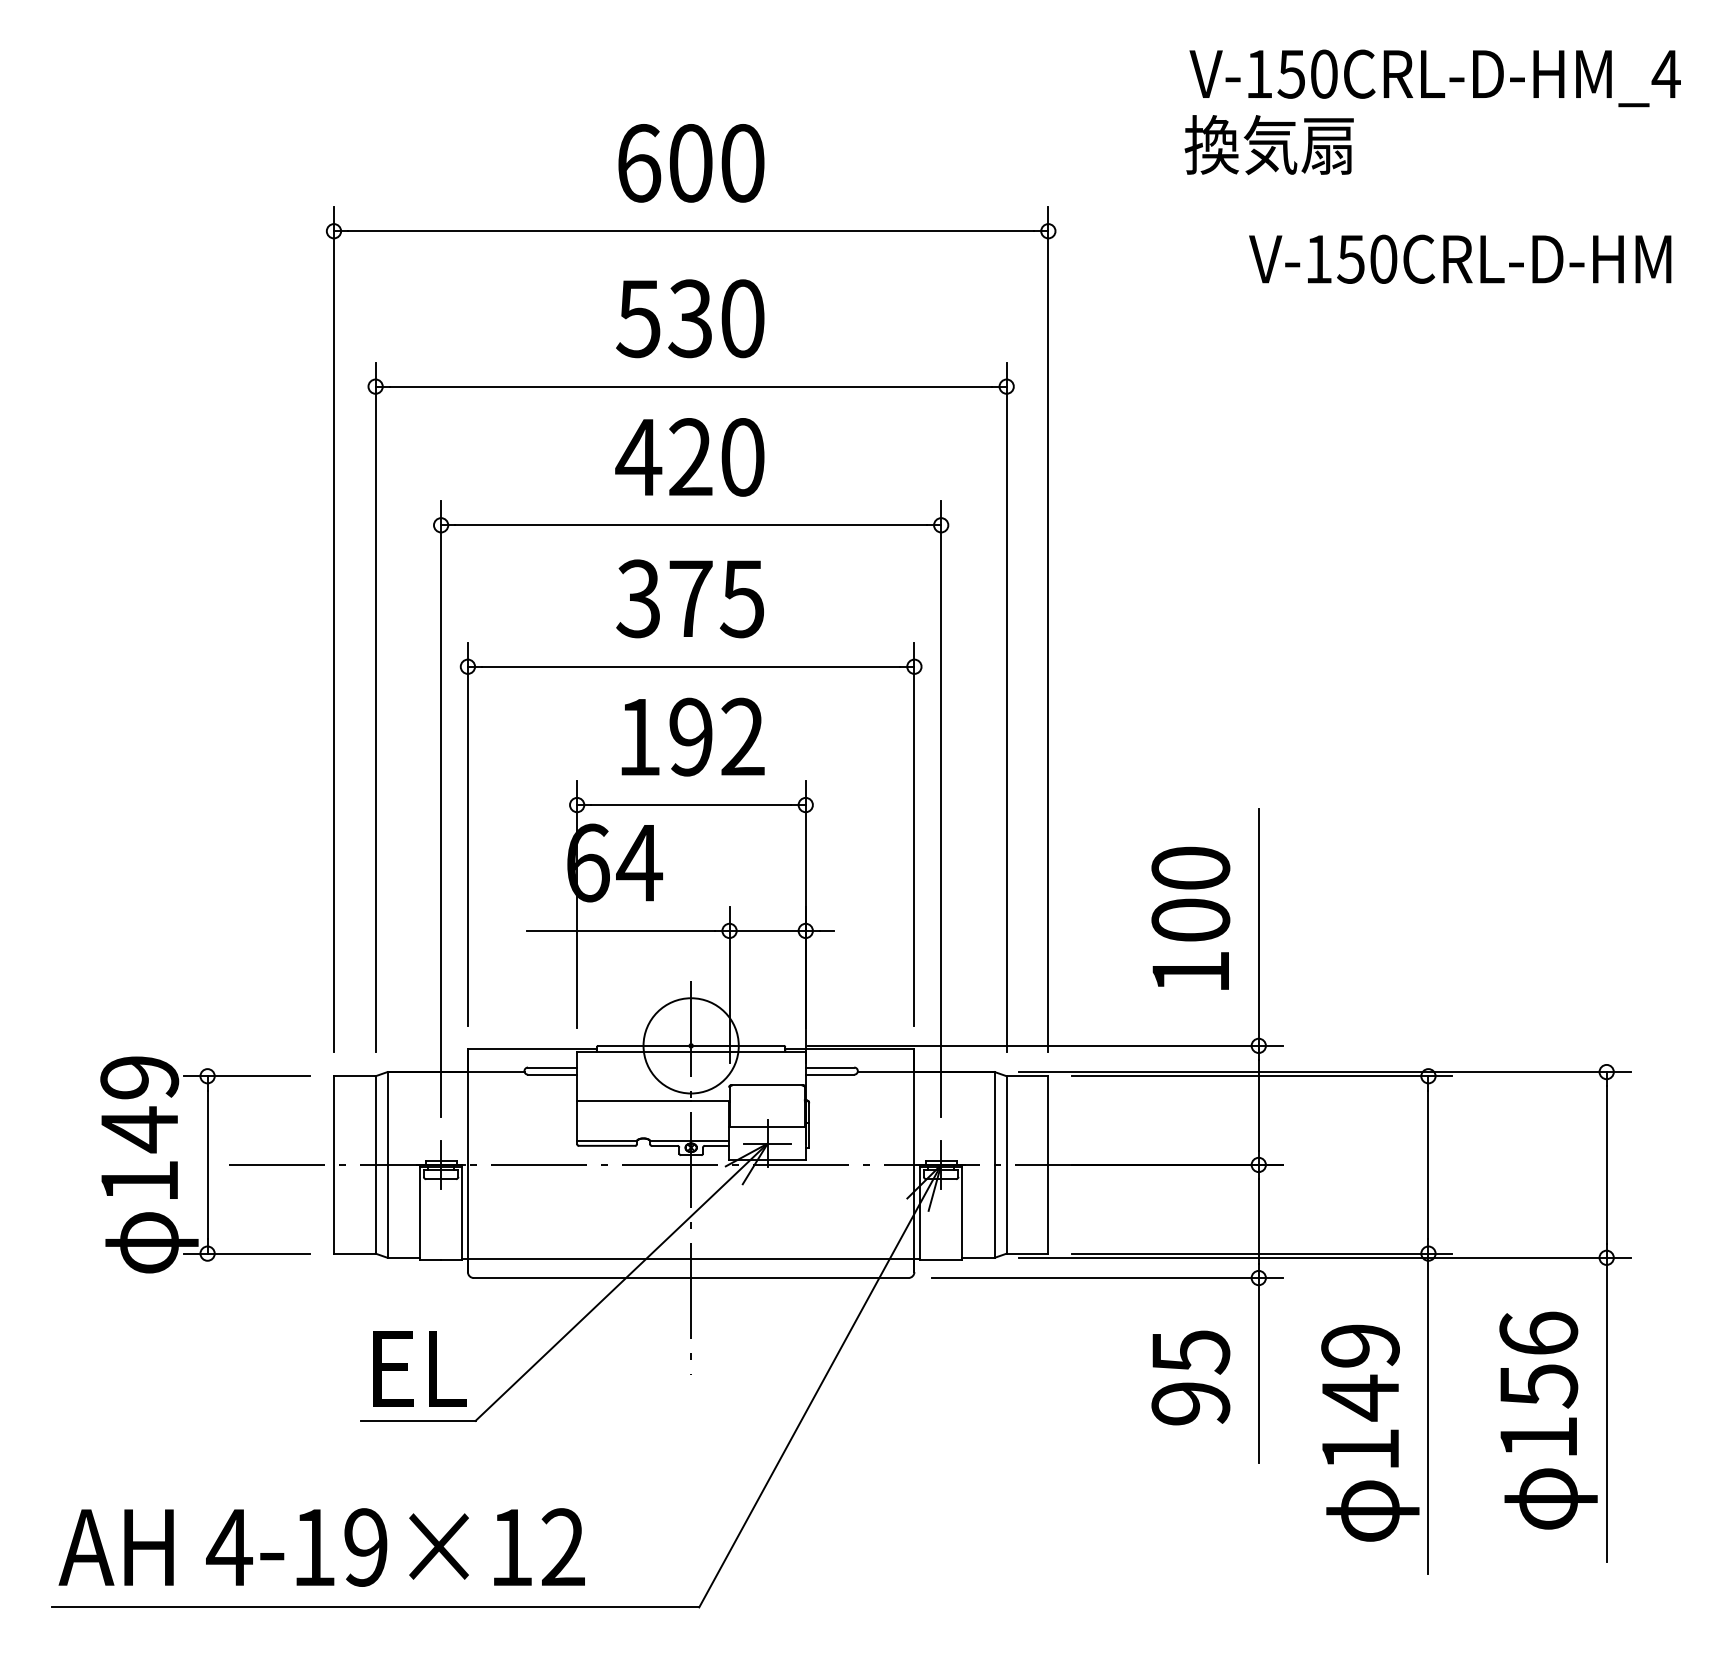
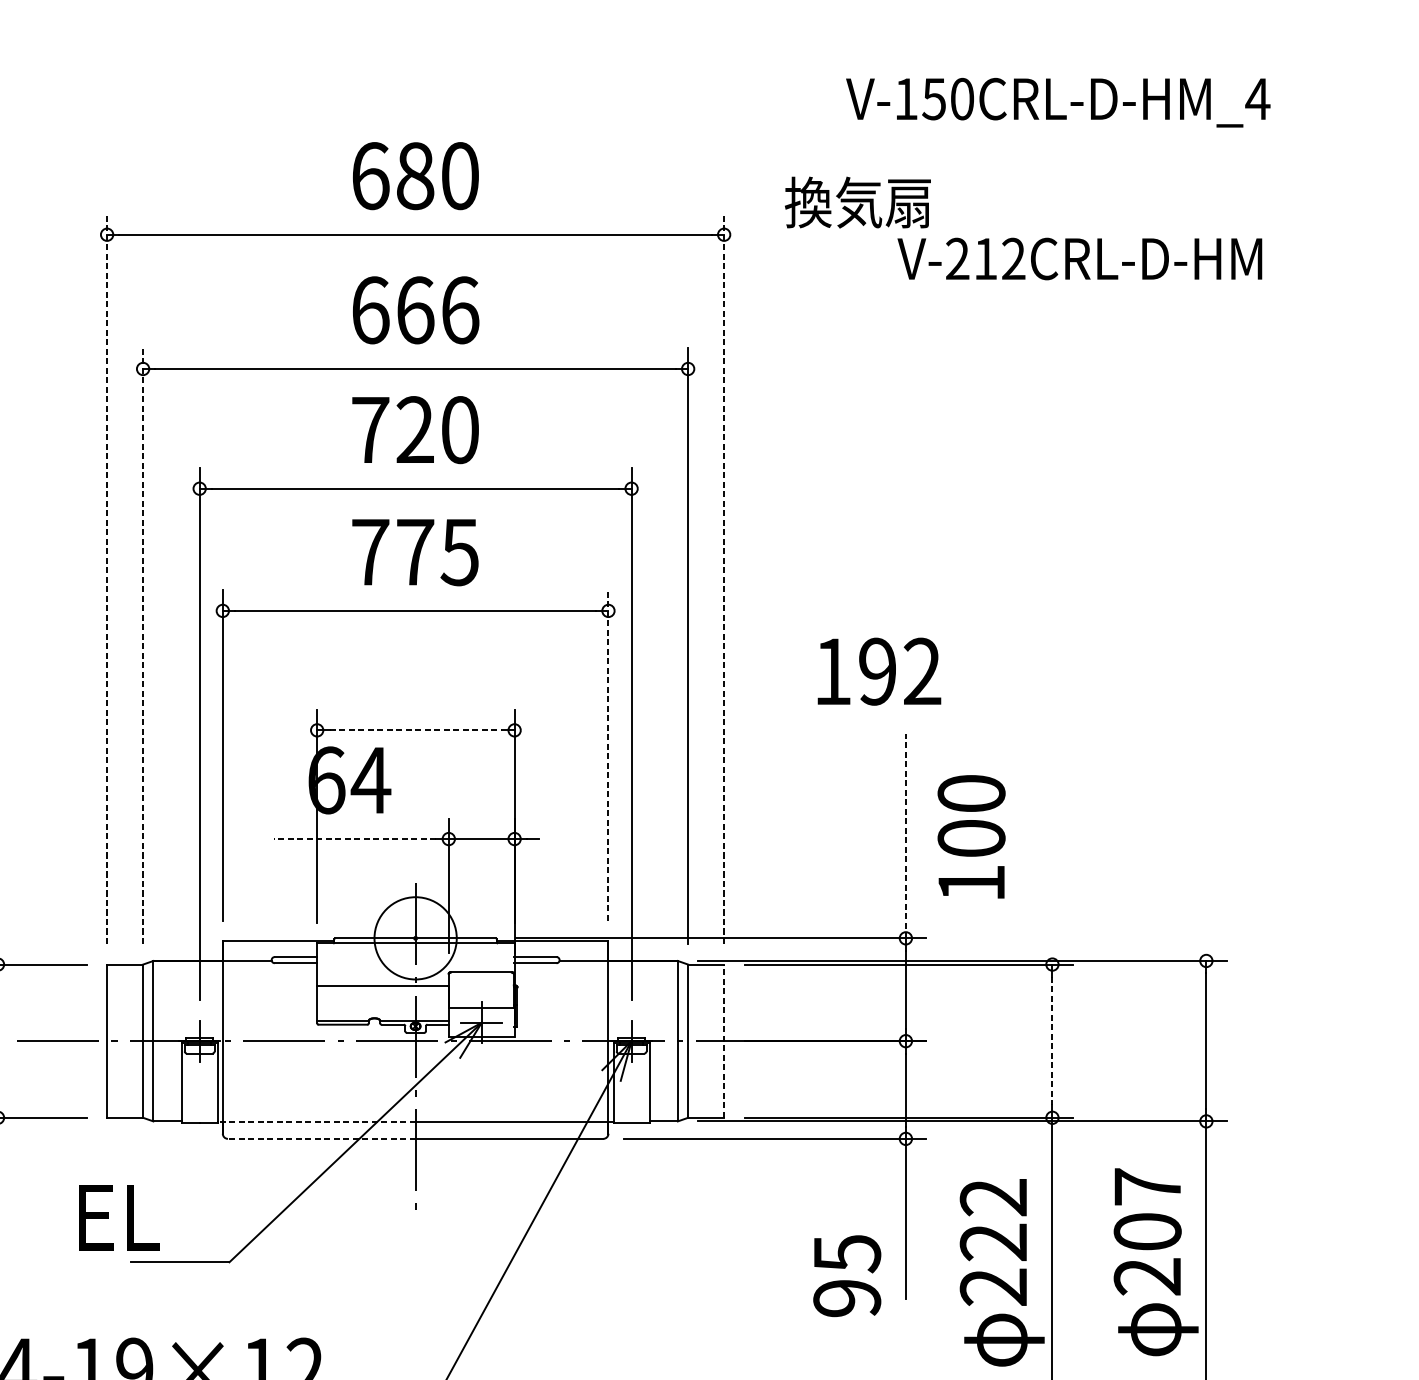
text: (1268, 145) -> (857, 203), moved
text: (690, 163) -> (415, 176), 600 -> 680
text: (1351, 258) -> (985, 258), V-150CRL-D-HM -> V-212CRL-D-HM
text: (690, 318) -> (415, 310), 530 -> 666
text: (638, 457) -> (370, 430), 420 -> 720
text: (638, 598) -> (370, 551), 375 -> 775
line: (333, 629) -> (106, 578), solid -> dashed
line: (1048, 629) -> (724, 578), solid -> dashed
line: (375, 707) -> (142, 646), solid -> dashed
text: (692, 736) -> (878, 671), moved
line: (691, 805) -> (415, 730), solid -> dashed
line: (914, 833) -> (608, 754), solid -> dashed
text: (1190, 917) -> (971, 836), moved
line: (1258, 927) -> (905, 836), solid -> dashed
line: (620, 930) -> (354, 838), solid -> dashed
line: (1048, 1164) -> (724, 1040), solid -> dashed
line: (1428, 1165) -> (1052, 1041), solid -> dashed
line: (576, 1258) -> (316, 1121), solid -> dashed
line: (582, 1278) -> (321, 1139), solid -> dashed
text: (419, 1368) -> (118, 1217), moved
text: (1190, 1377) -> (846, 1275), moved
text: (1538, 1385) -> (1147, 1231), 156 -> 207
text: (1360, 1397) -> (993, 1242), 149 -> 222

